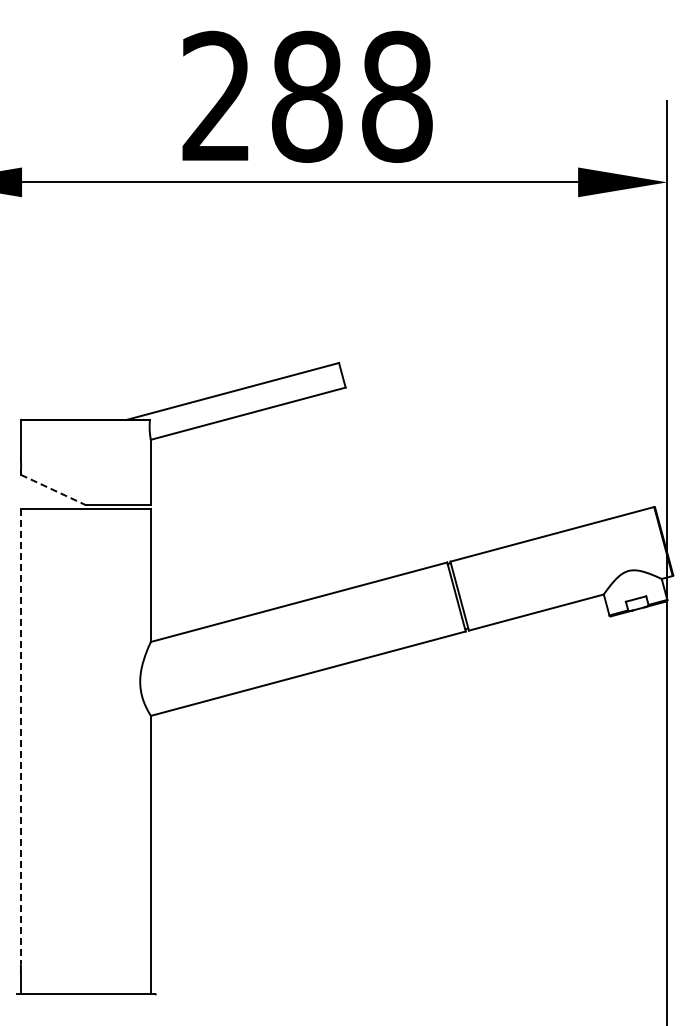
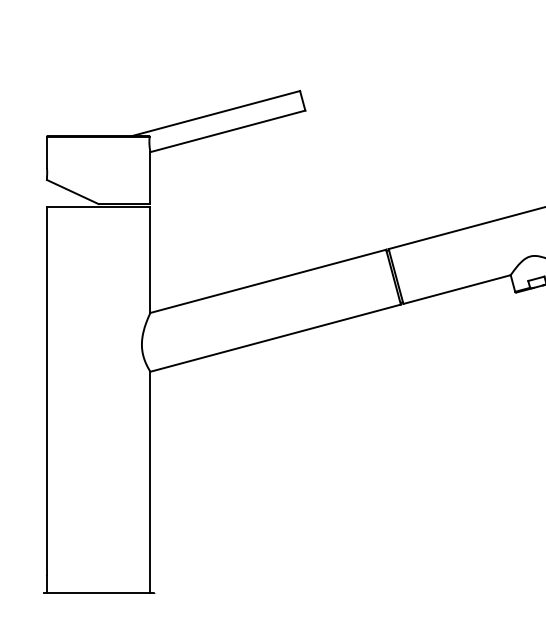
line: (53, 489) -> (72, 191), dashed -> solid
line: (20, 737) -> (46, 388), dashed -> solid

